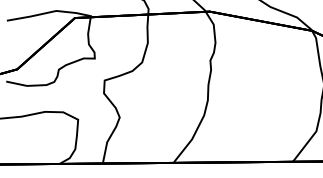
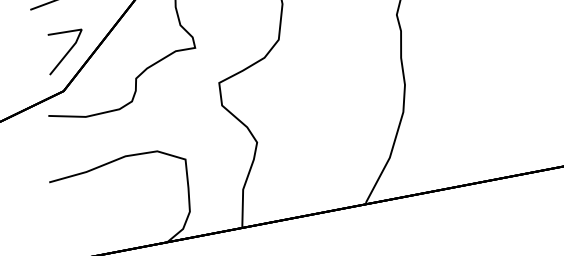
line: (22, 47) -> (65, 51), added

